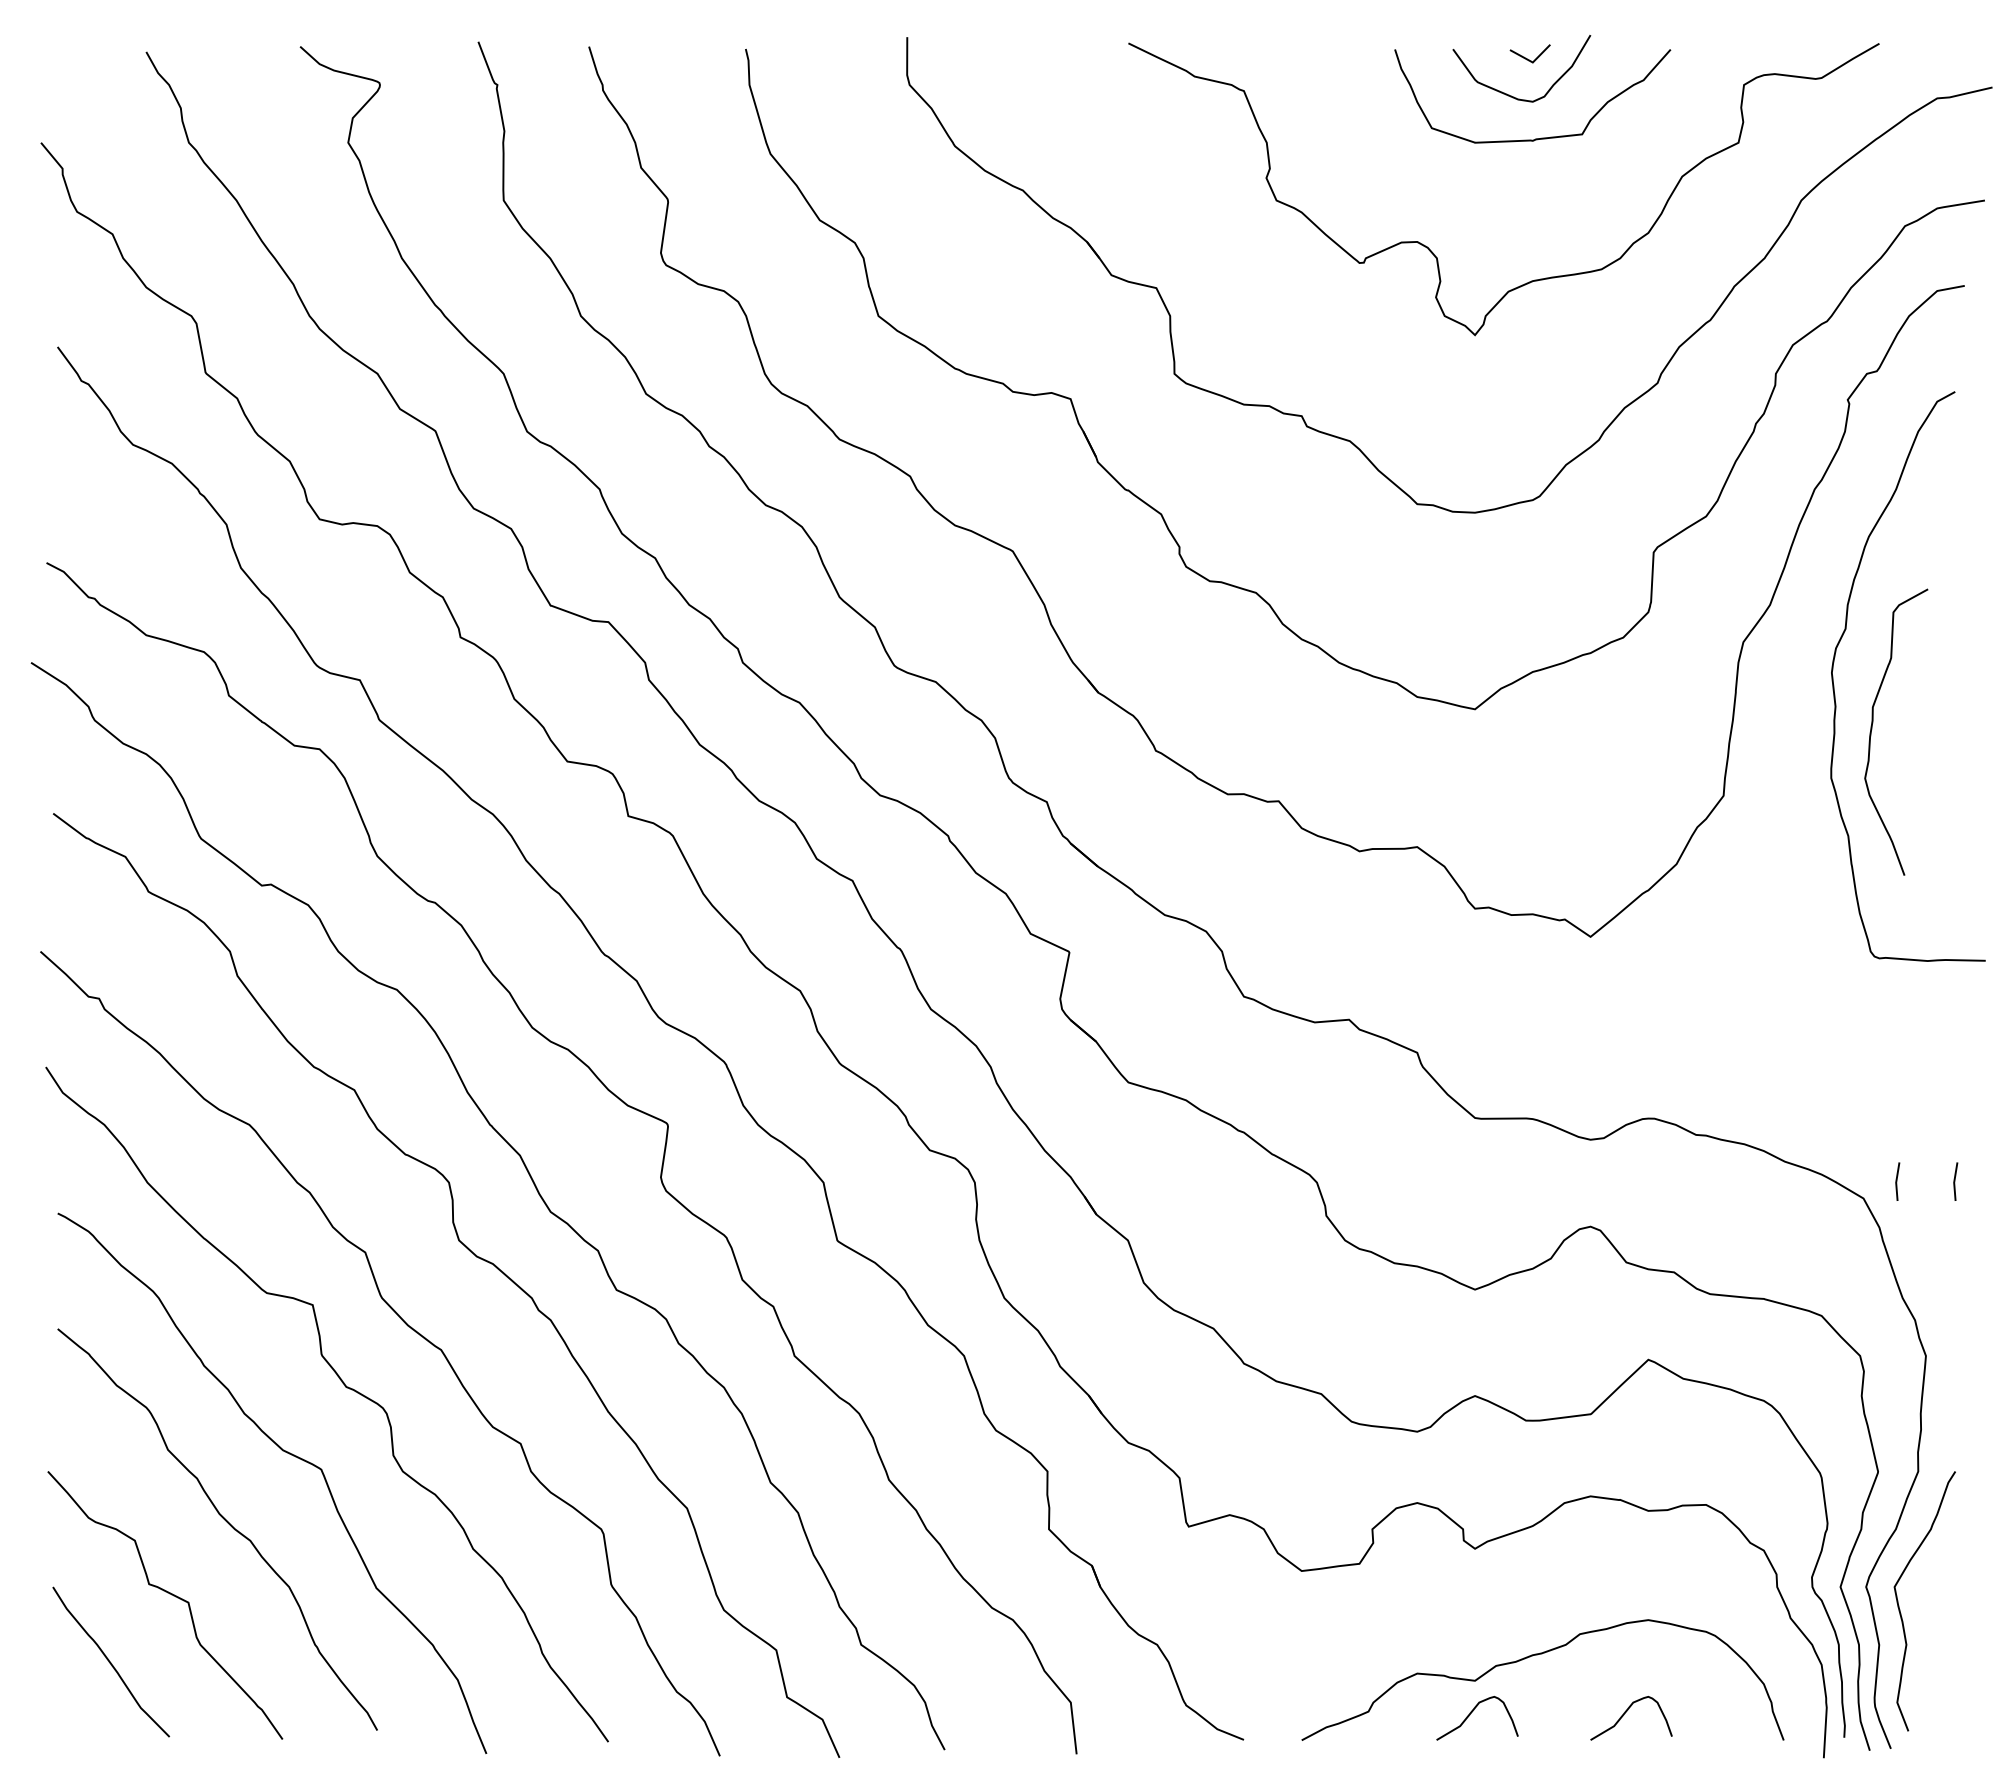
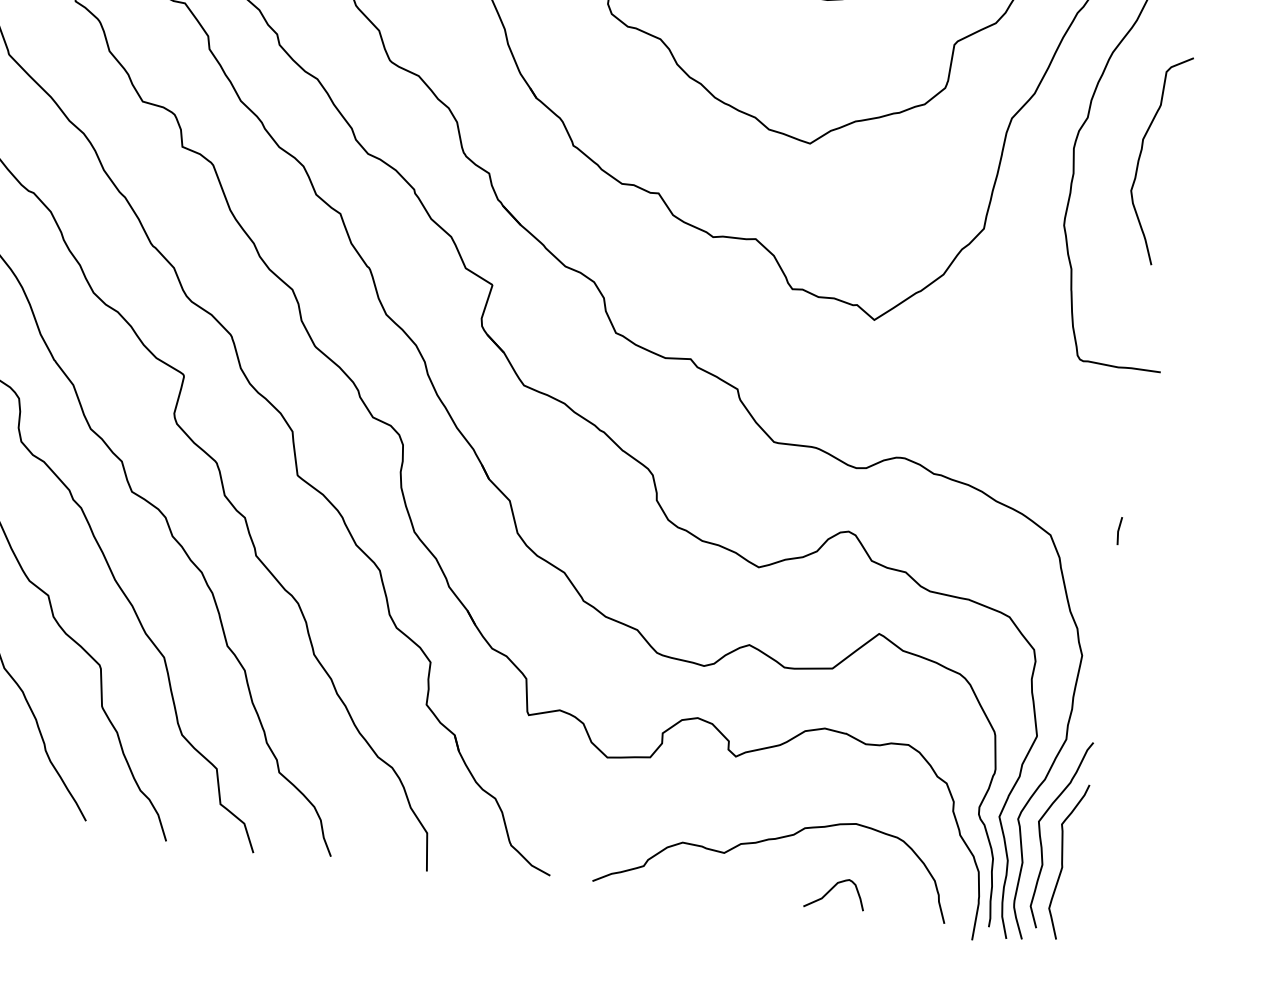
curve: (1872, 729) -> (1140, 155), moved
line: (1897, 1181) -> (1076, 525), removed
curve: (1933, 1636) -> (1062, 861), added
curve: (1470, 1715) -> (717, 877), removed

